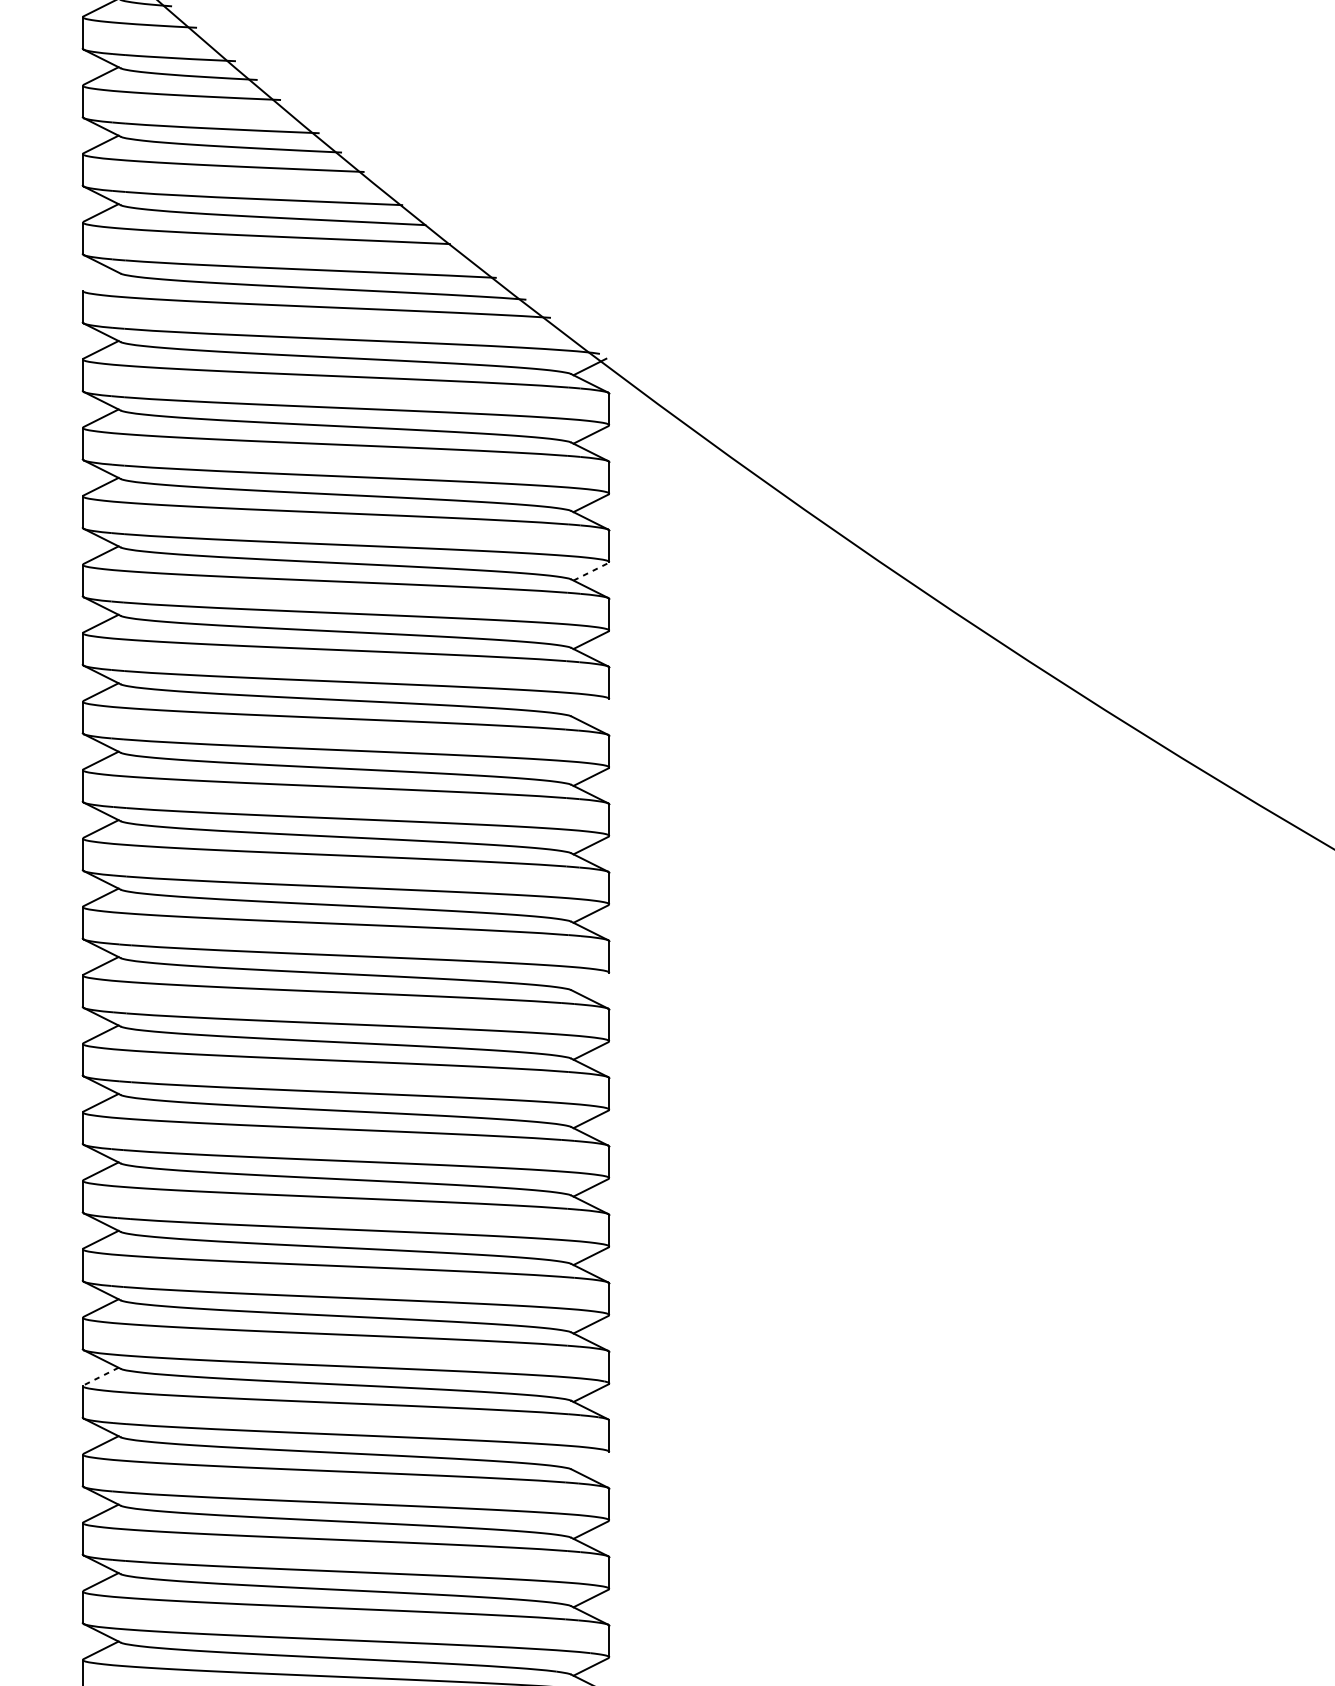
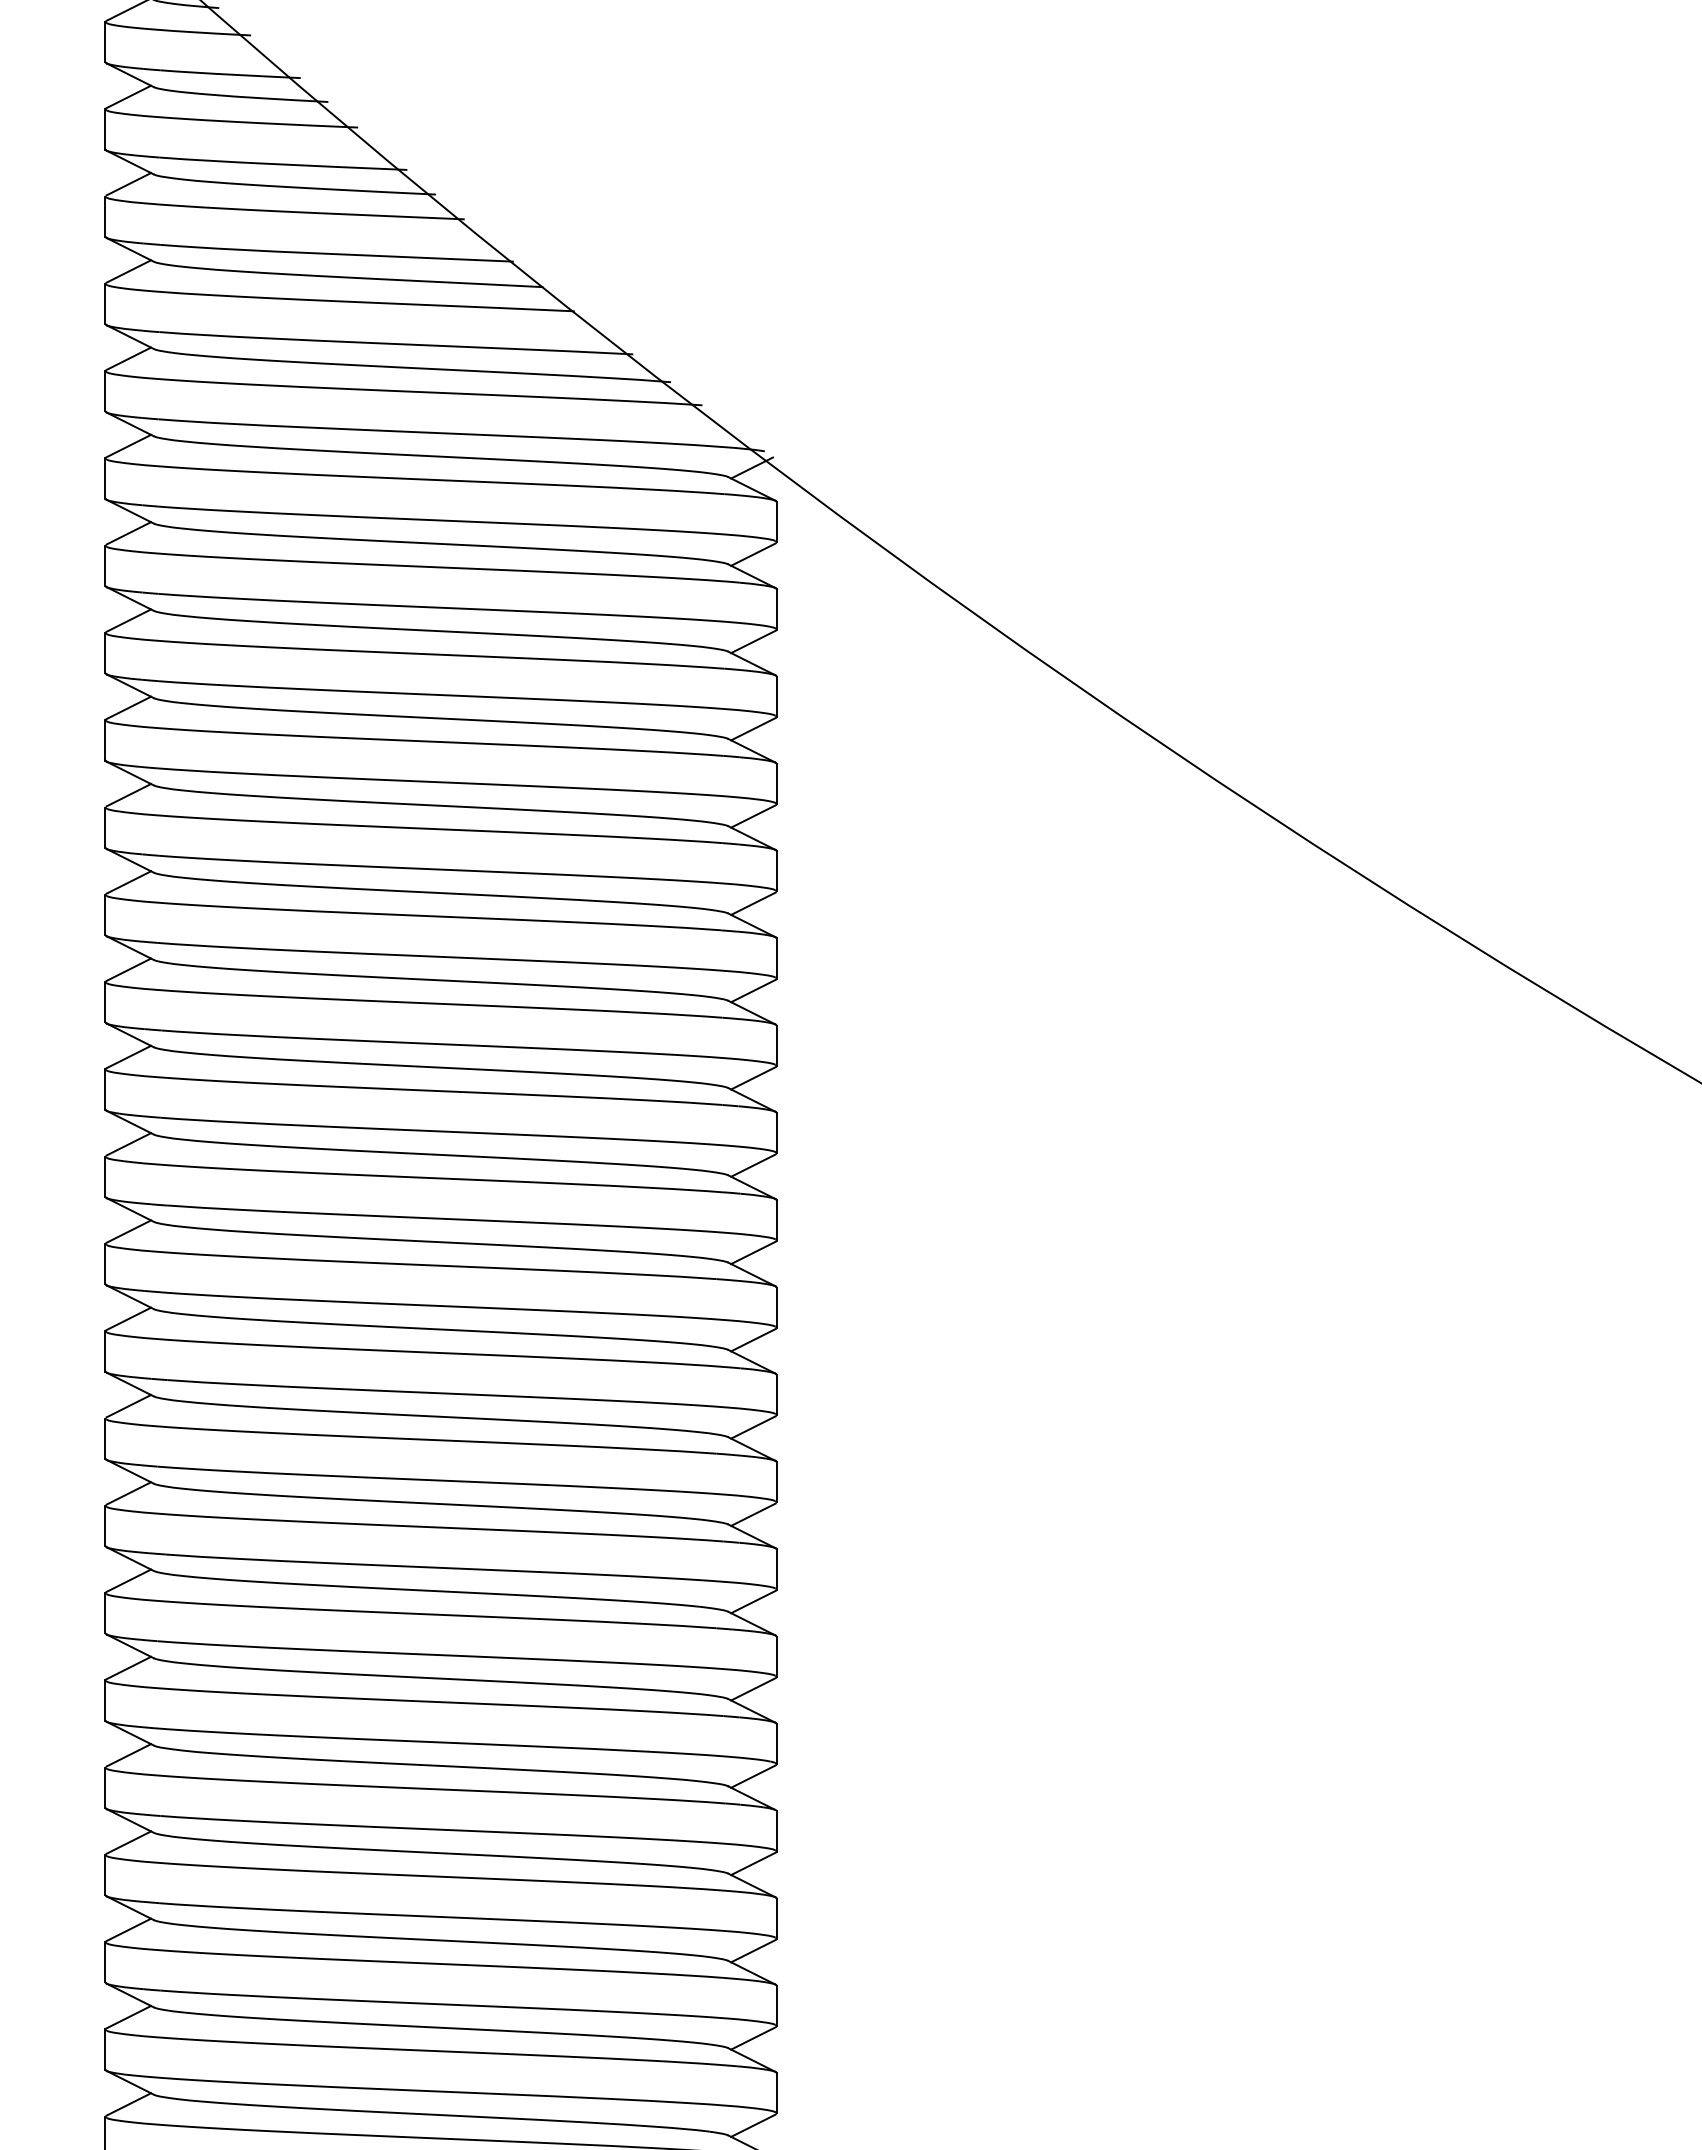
line: (100, 281) -> (128, 358), added
line: (591, 572) -> (753, 729), dashed -> solid
line: (591, 708) -> (753, 903), added
line: (591, 982) -> (753, 1252), added
line: (100, 1376) -> (128, 1755), dashed -> solid
line: (591, 1461) -> (753, 1863), added

